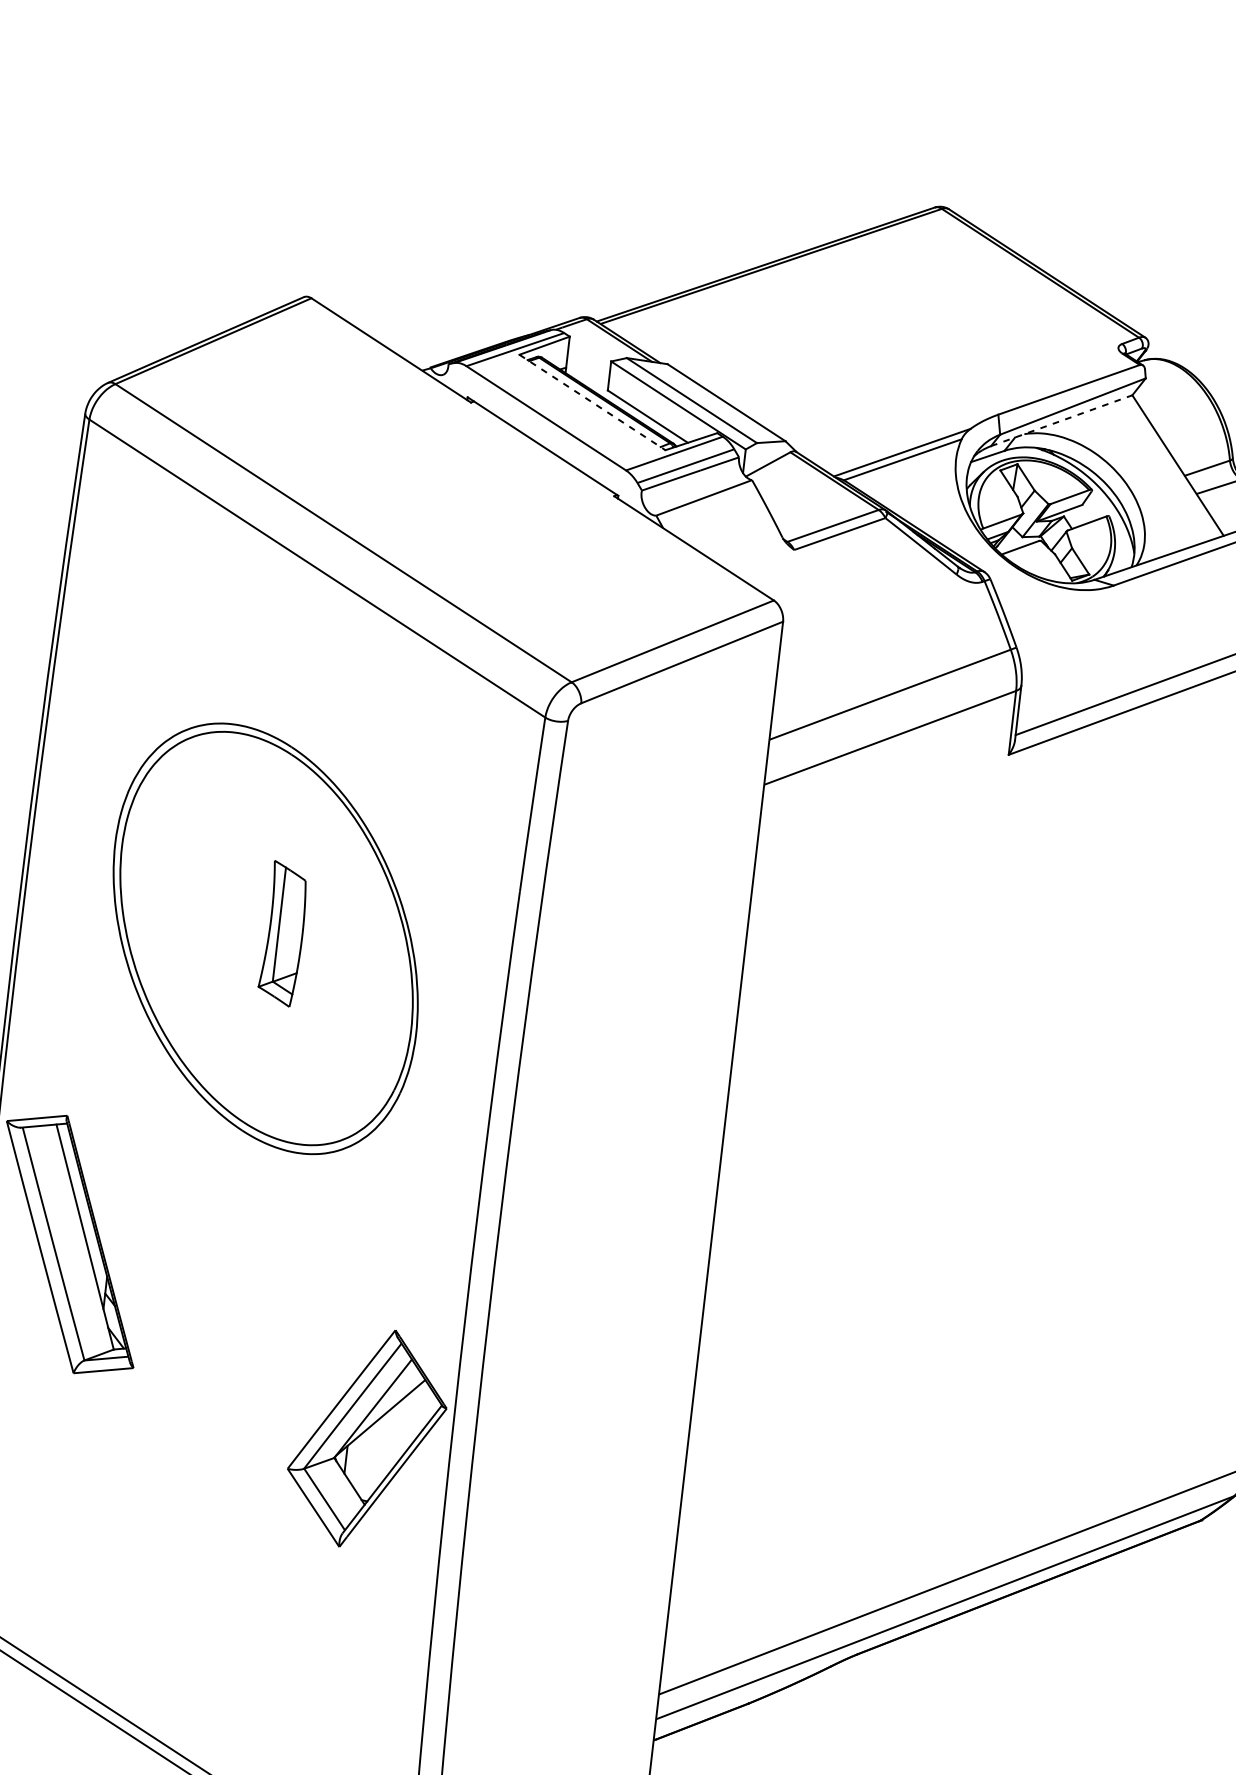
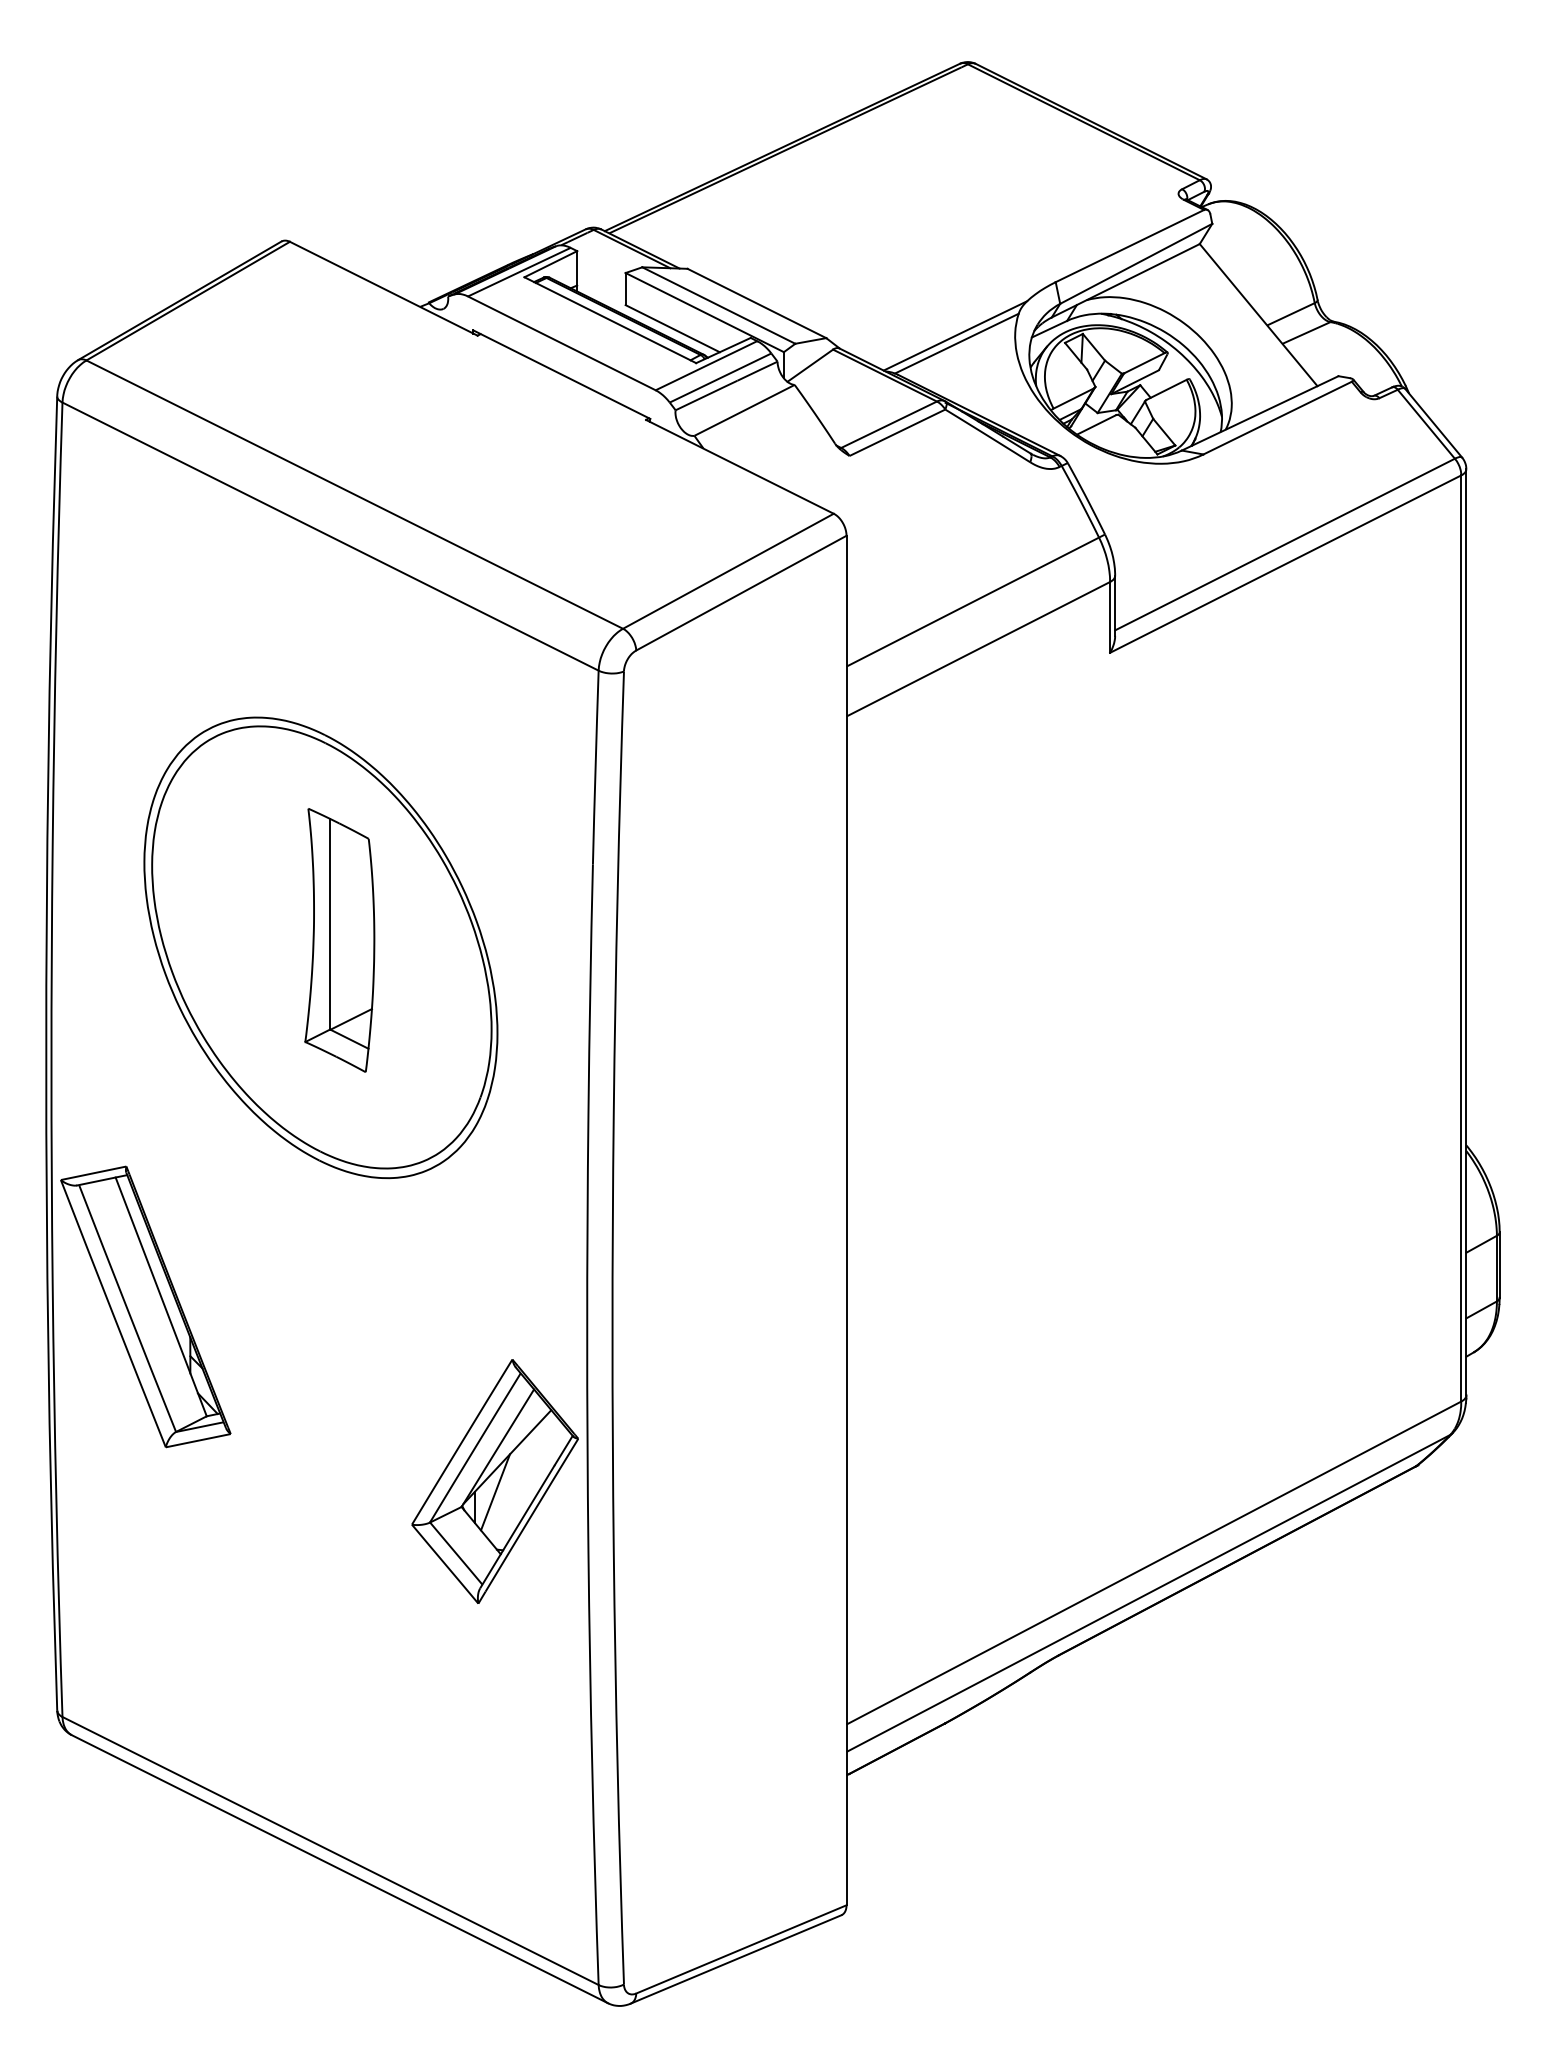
line: (592, 402) -> (610, 320), dashed -> solid
line: (1061, 420) -> (1125, 280), dashed -> solid
part: (283, 934) -> (339, 940), size x1.67
line: (366, 1448) -> (495, 1492), added

